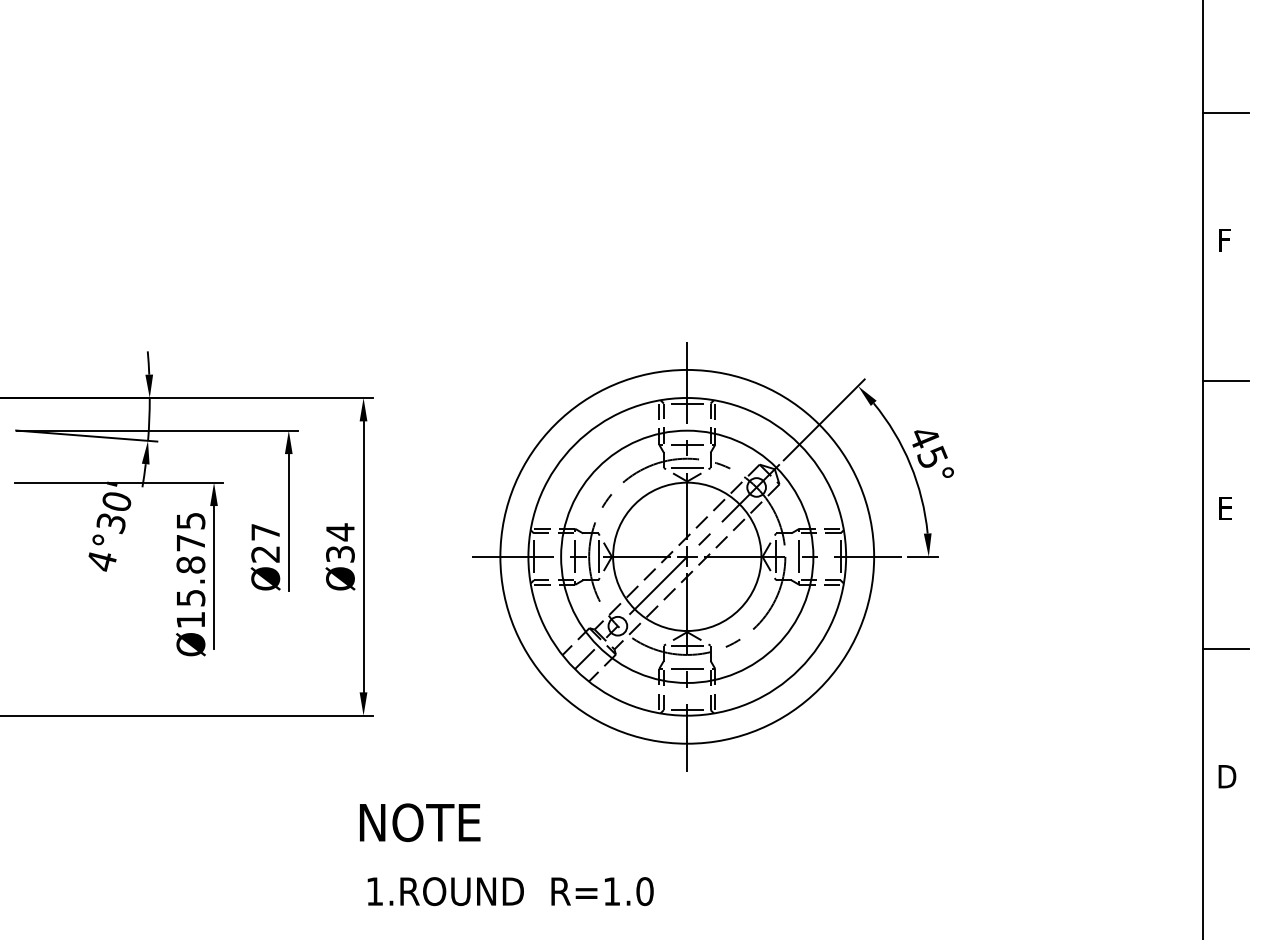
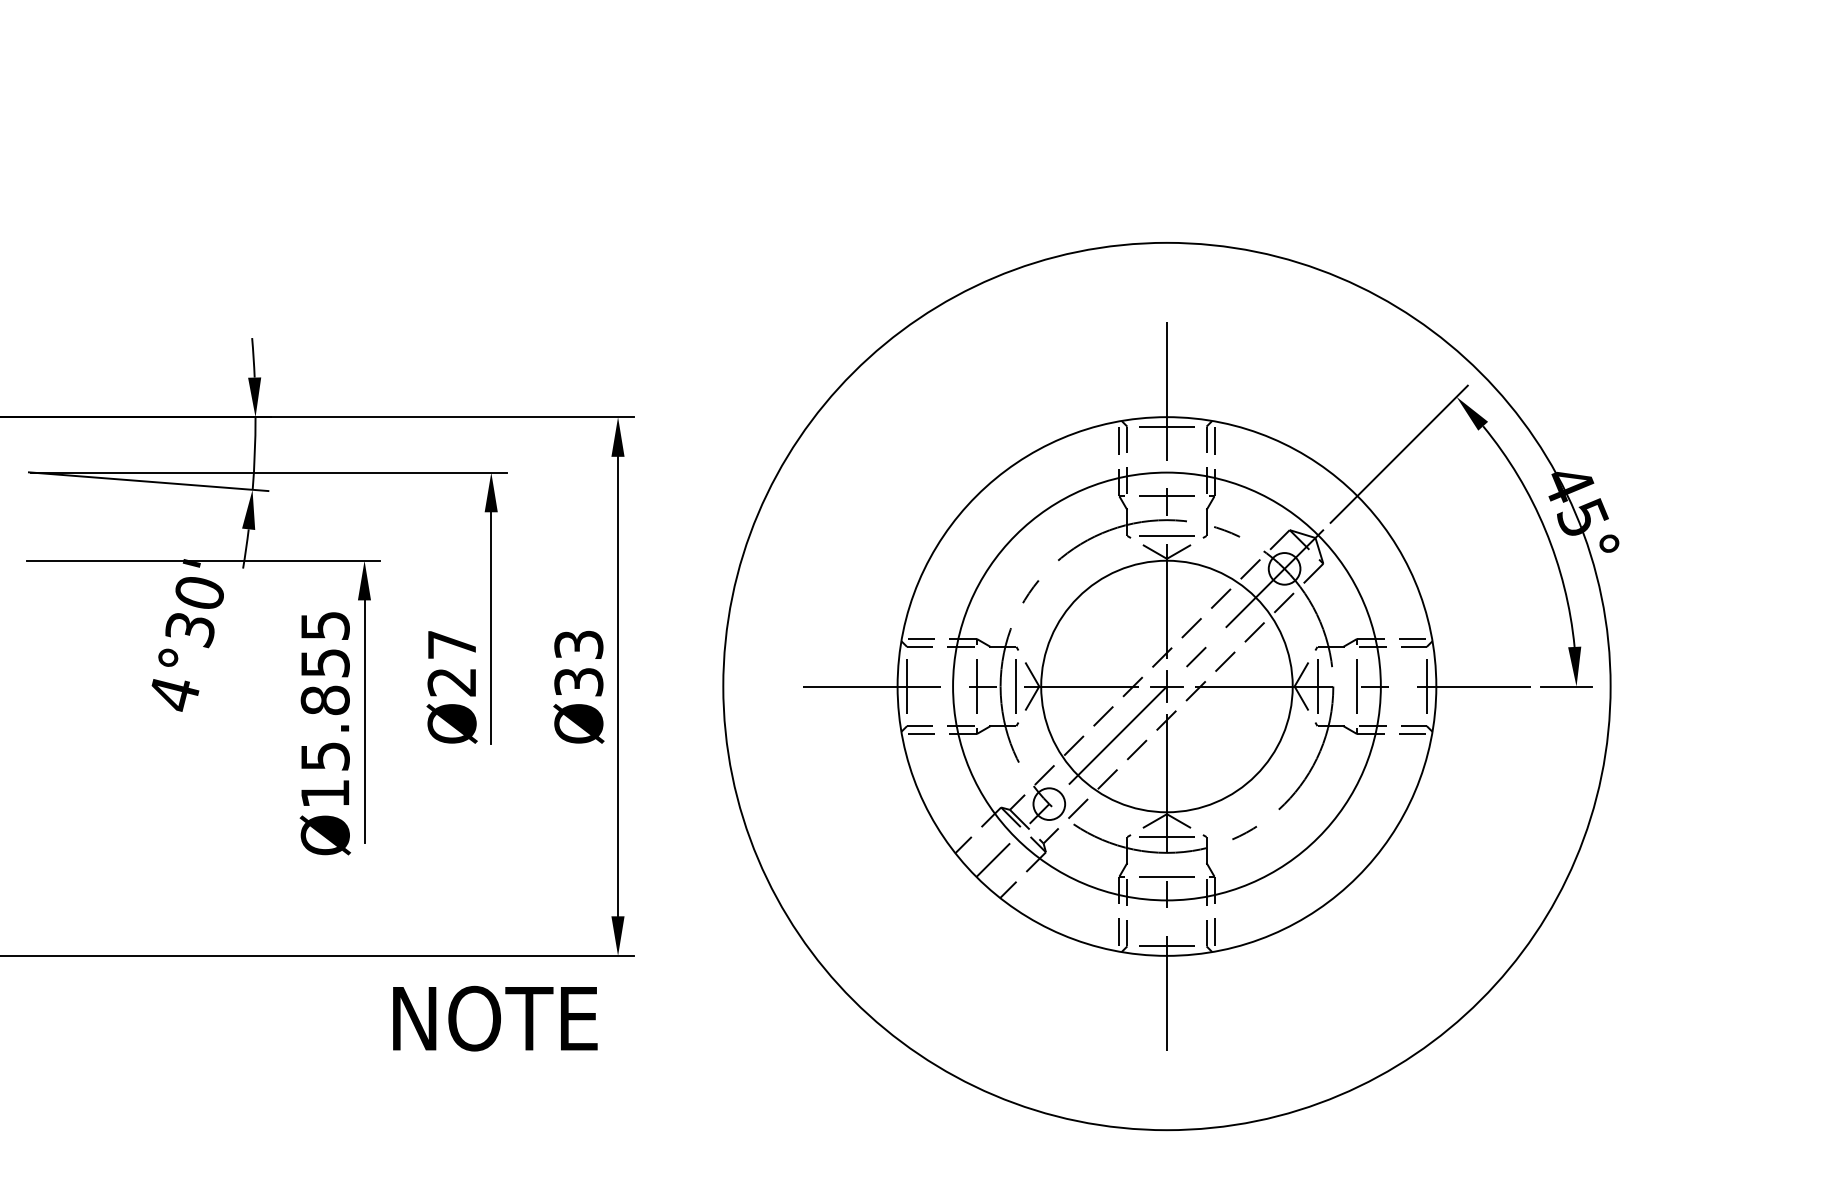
text: (340, 532) -> (578, 645), Ø34 -> Ø33
text: (191, 543) -> (326, 663), Ø15.875 -> Ø15.855
circle: (687, 556) -> (1167, 685), size x1.4
text: (420, 822) -> (495, 1018), moved

